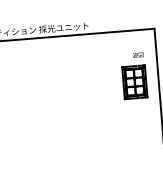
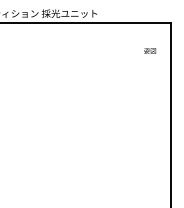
part: (134, 81) -> (143, 80), removed

